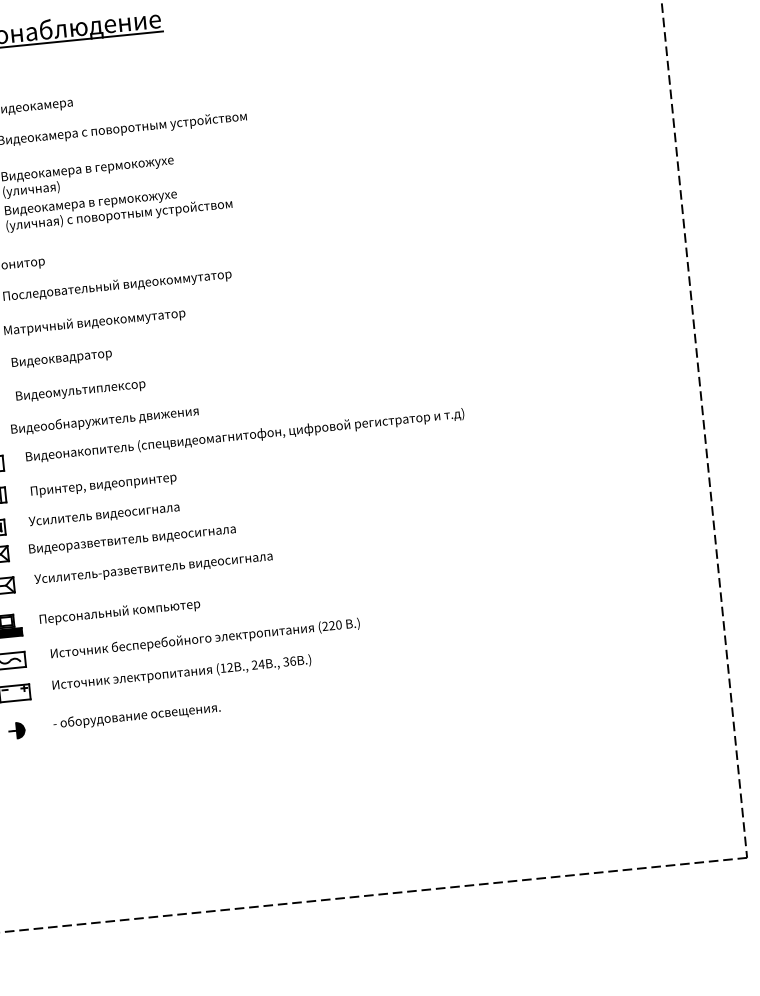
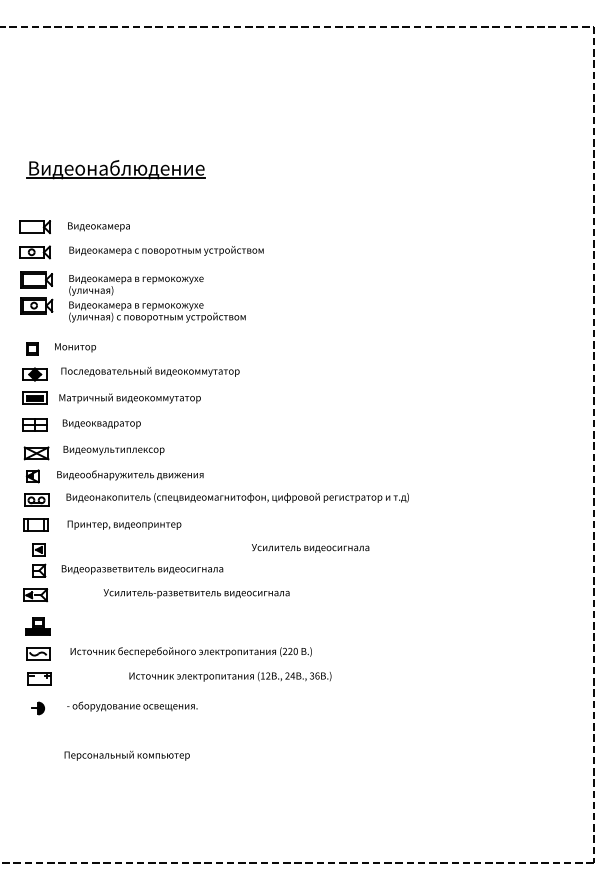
text: (104, 515) -> (310, 548), moved
text: (153, 568) -> (196, 593), moved
text: (119, 612) -> (126, 755), moved
text: (181, 672) -> (230, 676), moved

